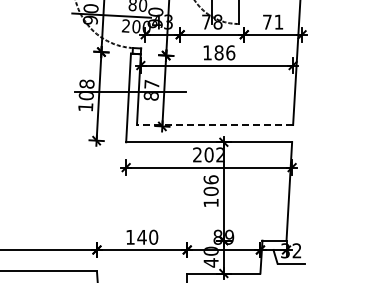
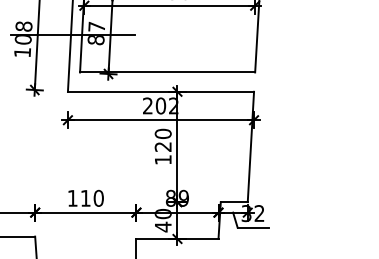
line: (214, 125) -> (166, 72), dashed -> solid
text: (210, 185) -> (162, 140), 106 -> 120
text: (141, 237) -> (85, 198), 140 -> 110

